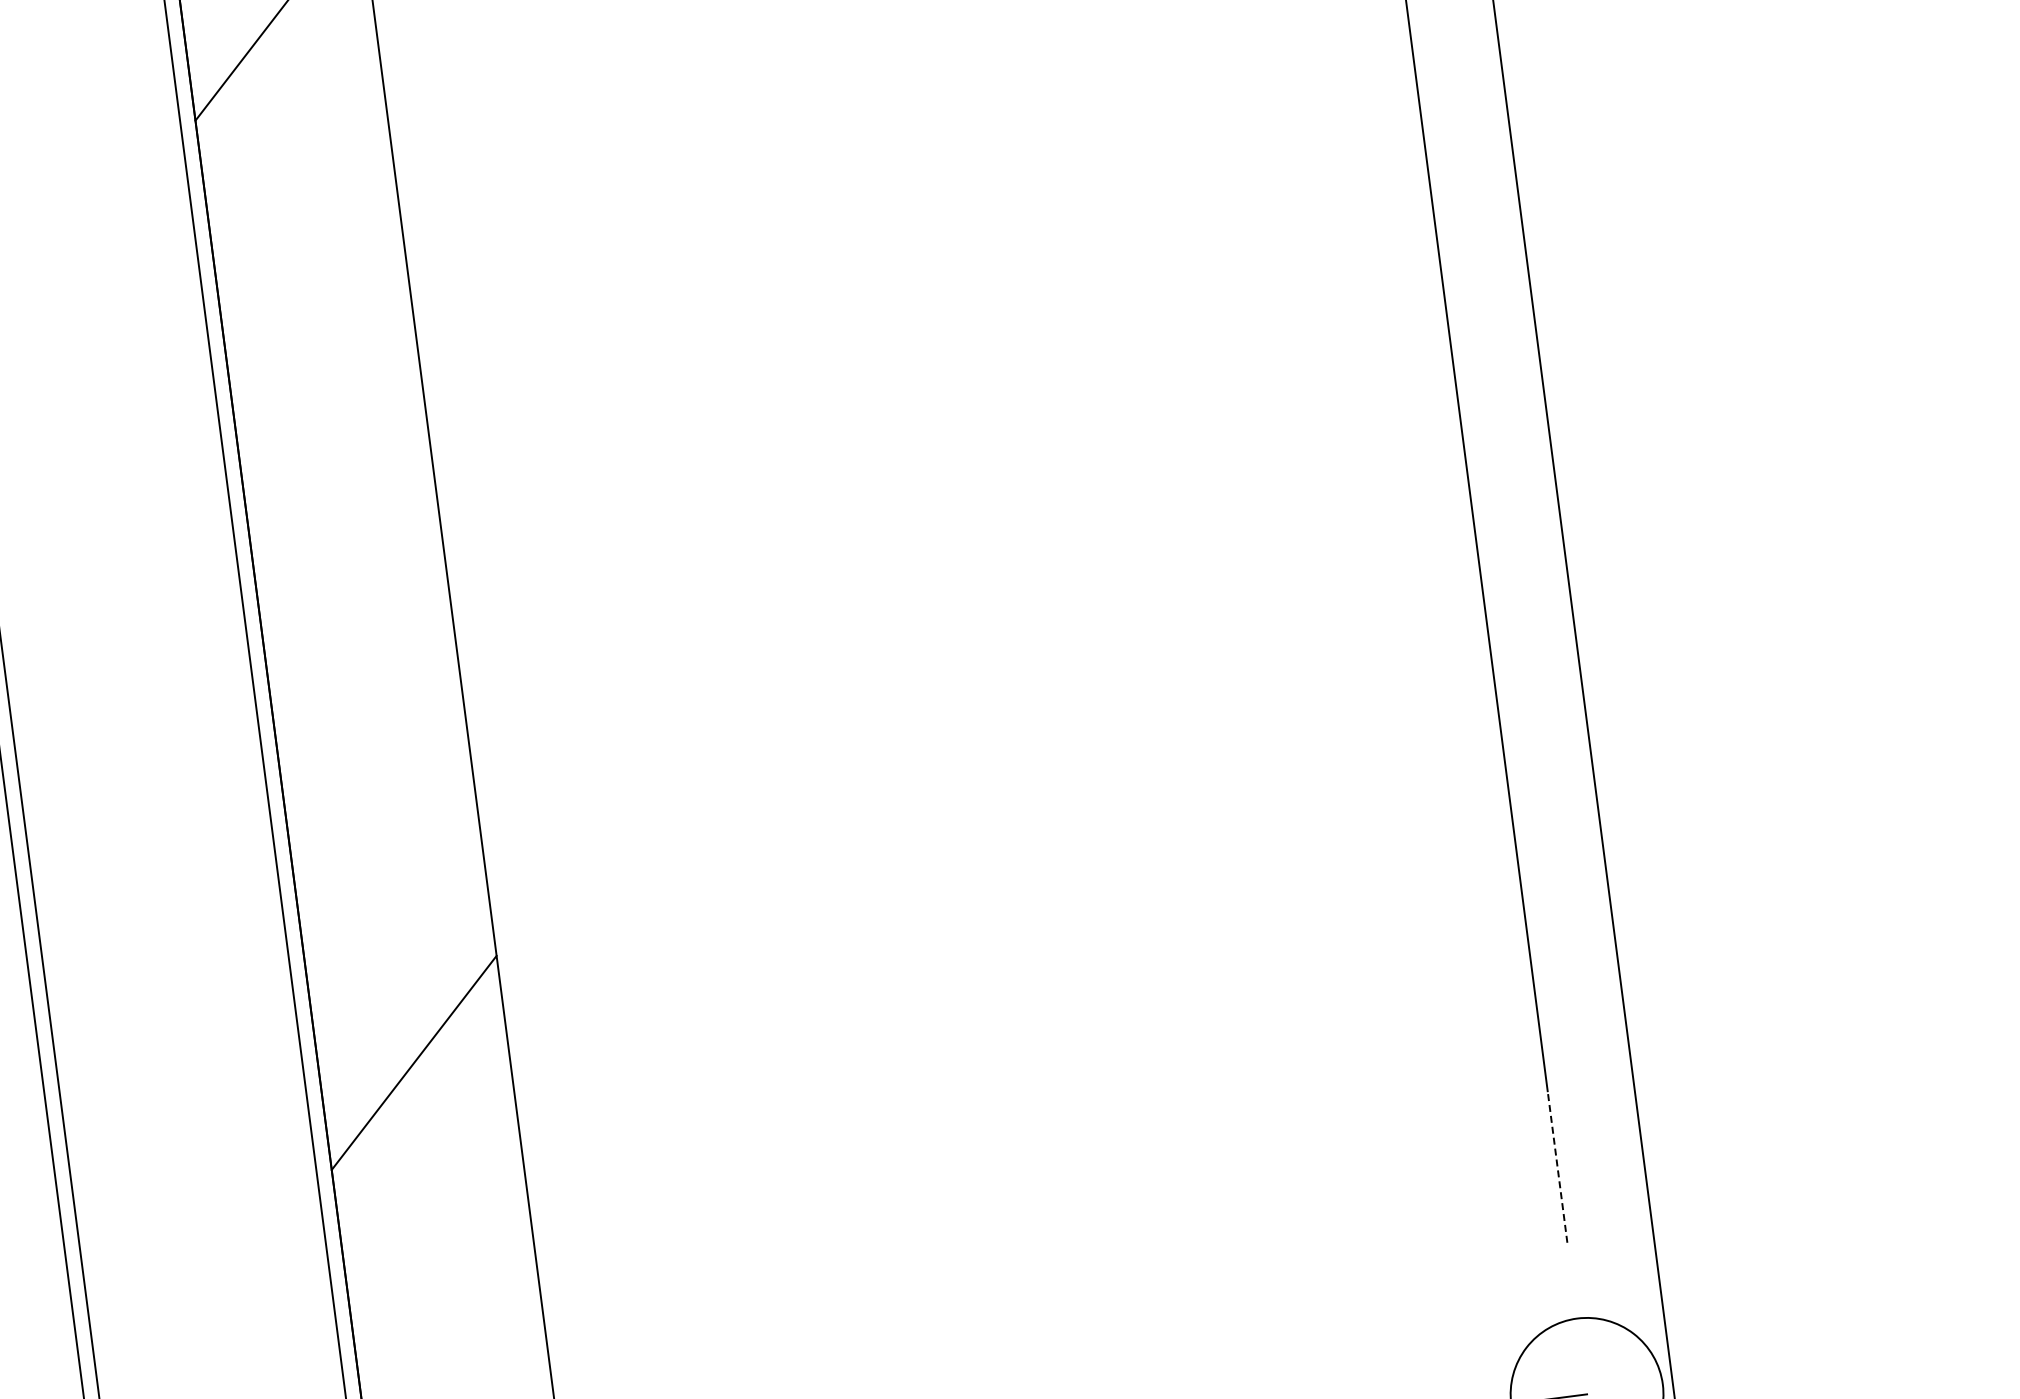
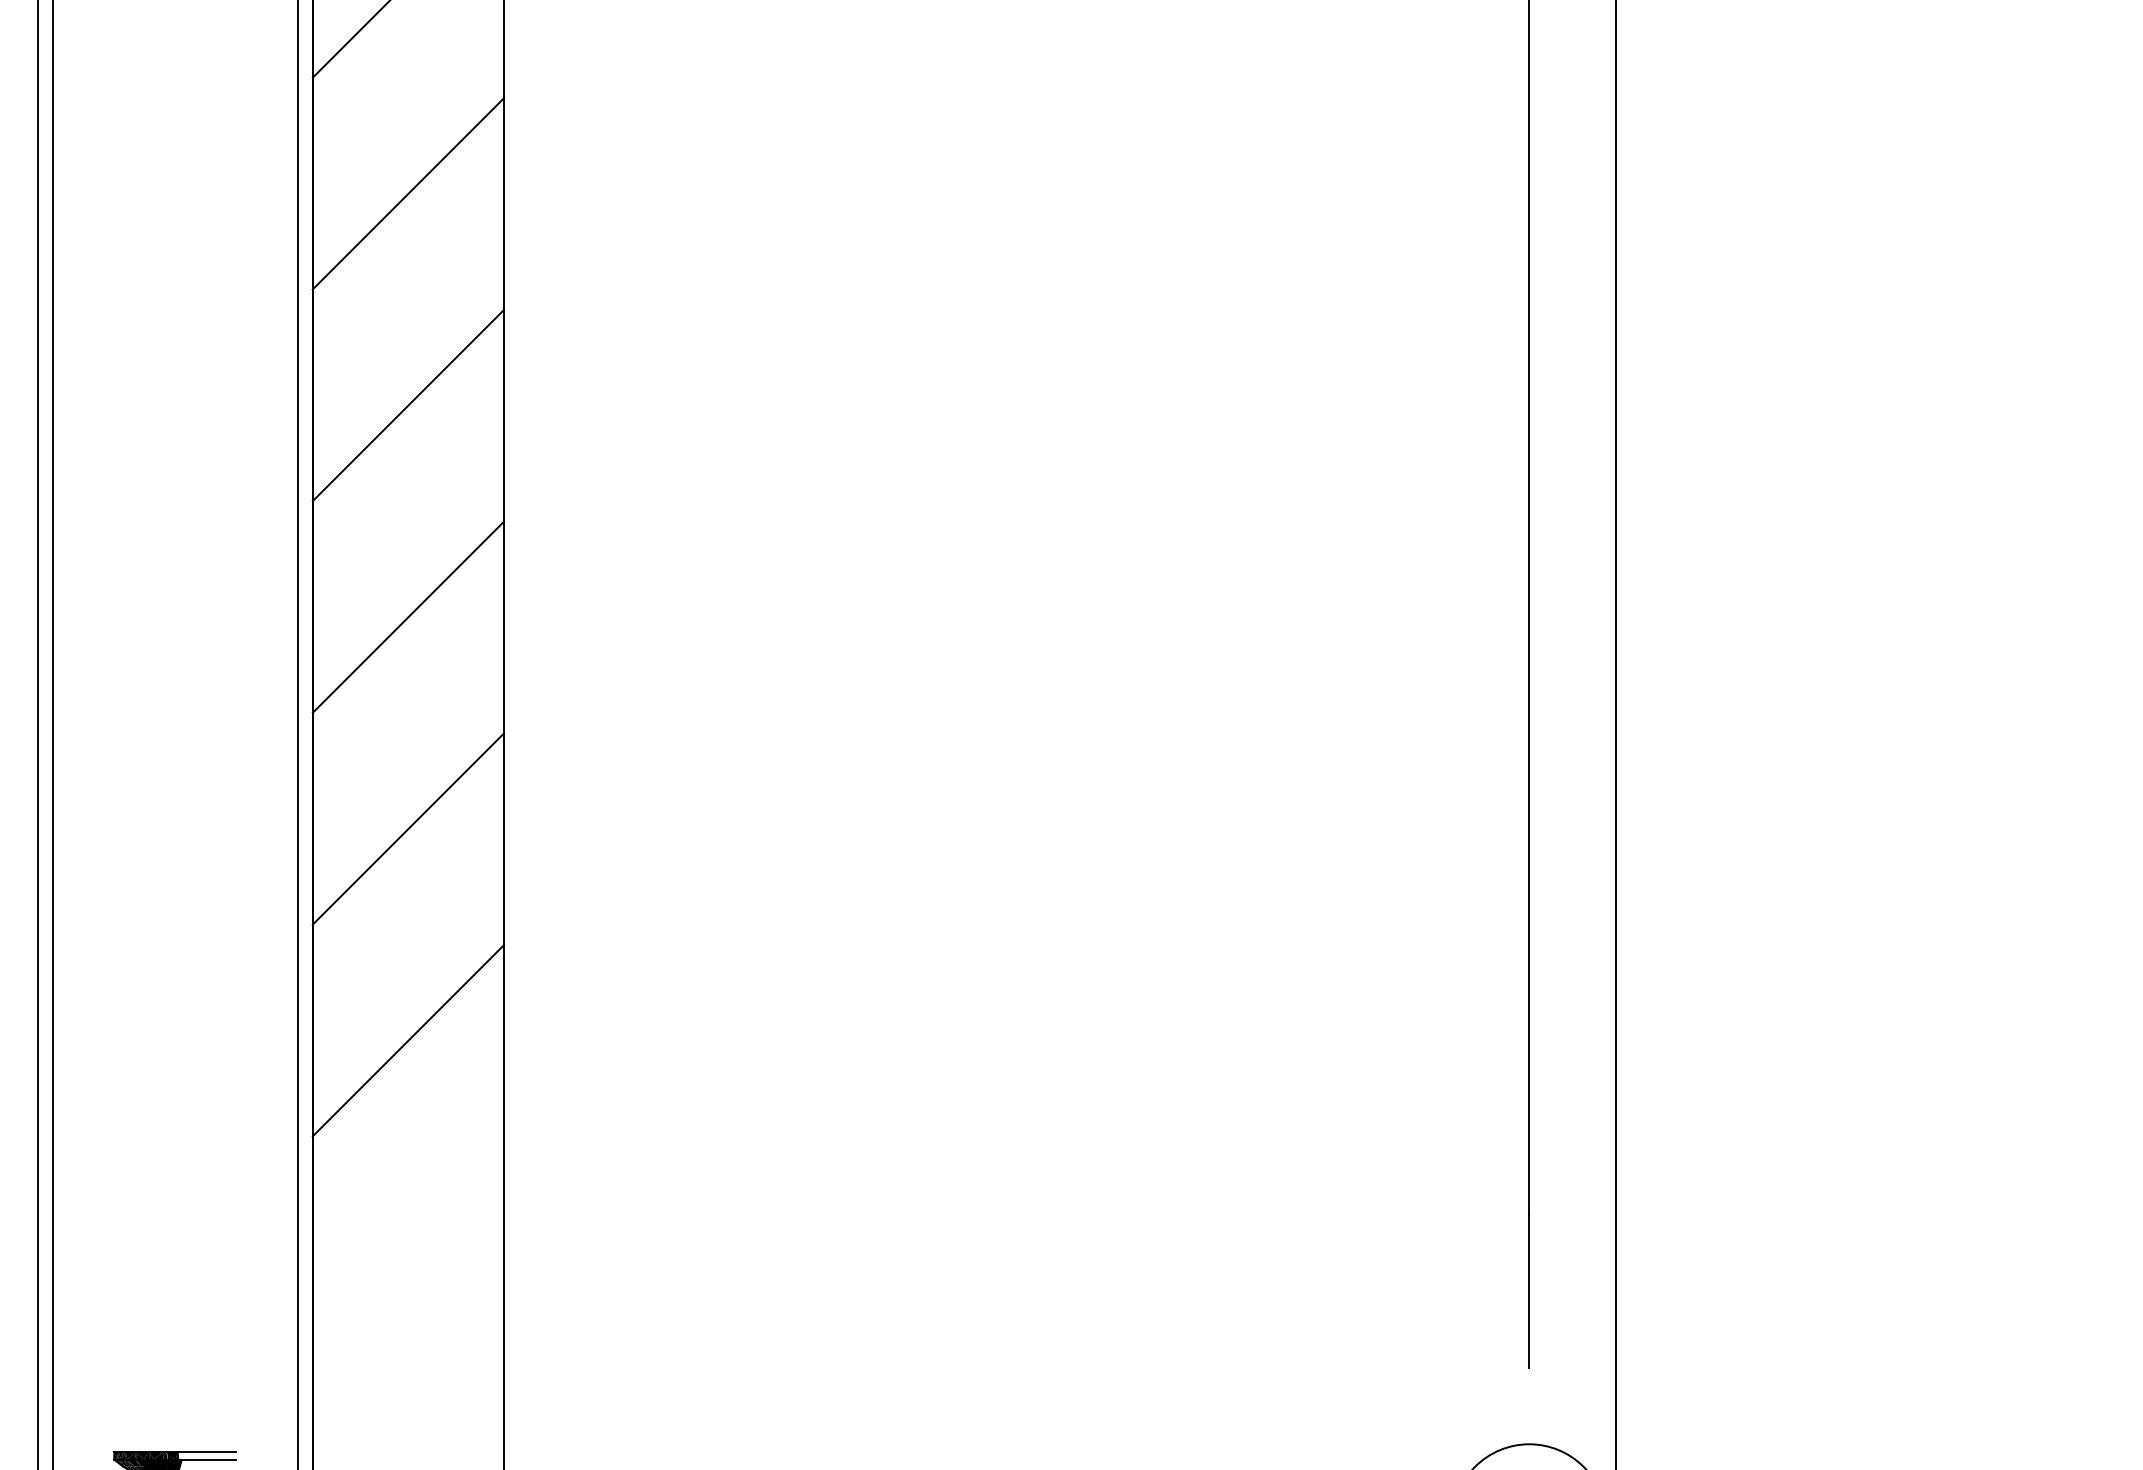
line: (304, 223) -> (407, 193), added
line: (331, 433) -> (407, 405), added
line: (358, 642) -> (407, 616), added
line: (385, 852) -> (407, 828), added
line: (1557, 1166) -> (1529, 1290), dashed -> solid

